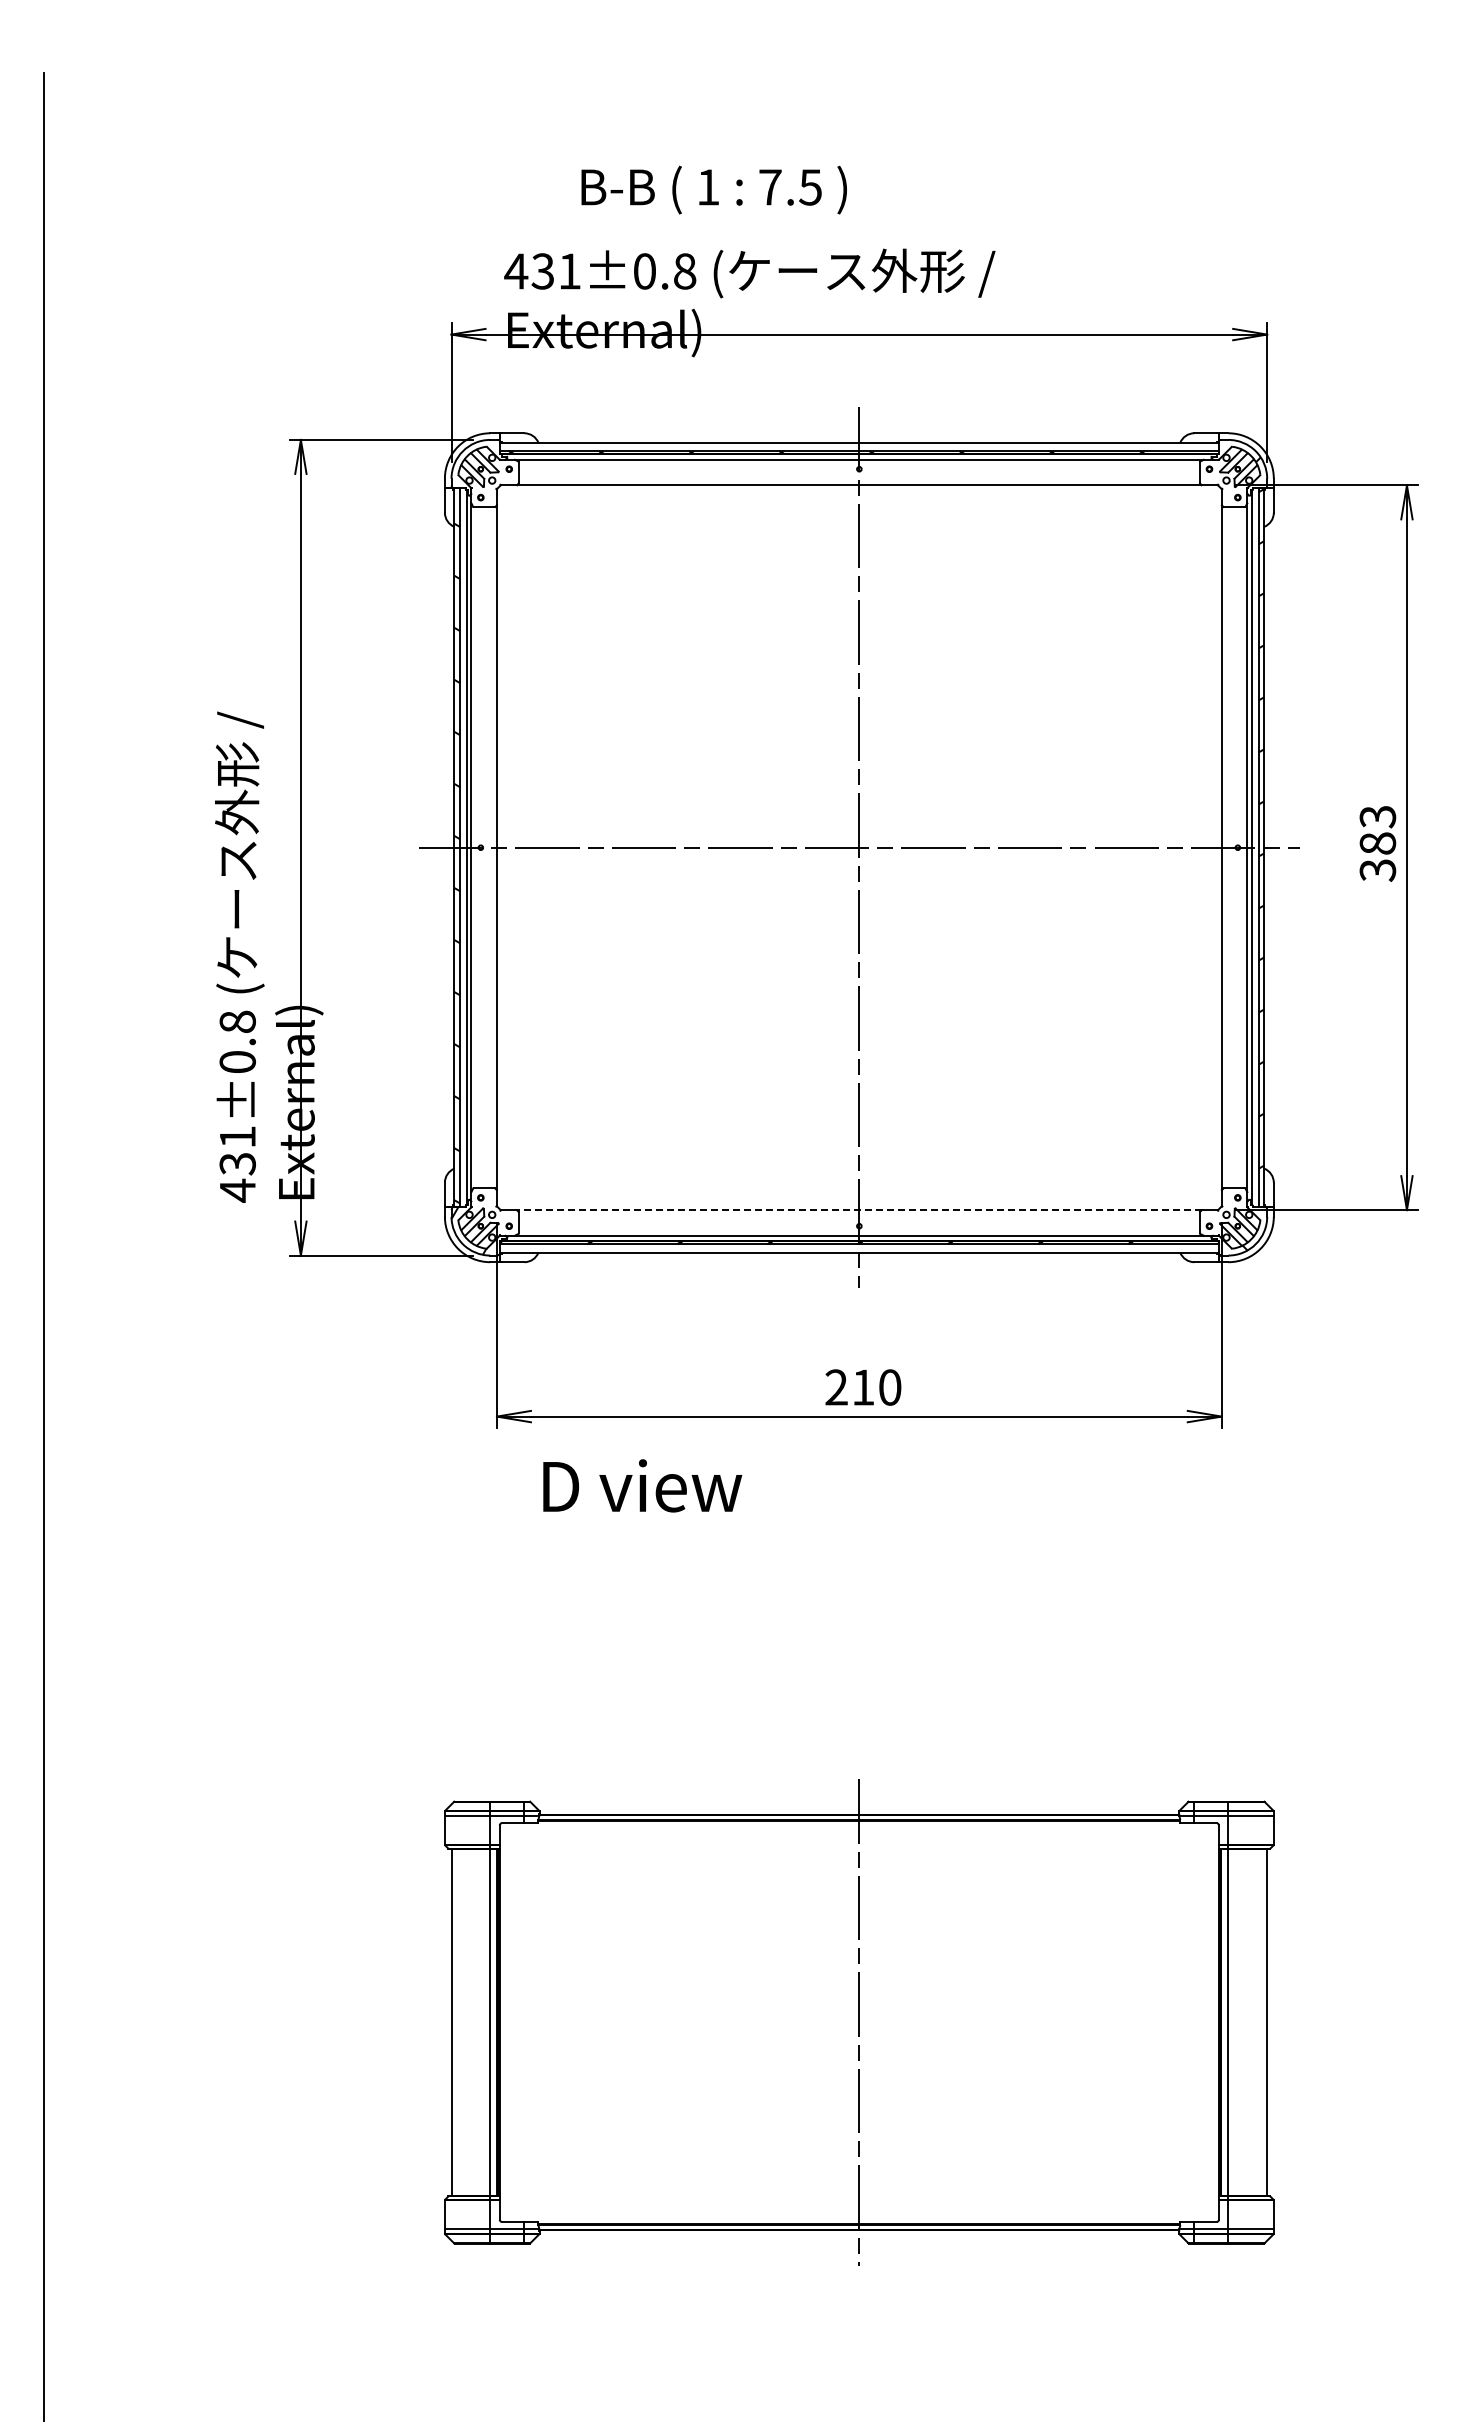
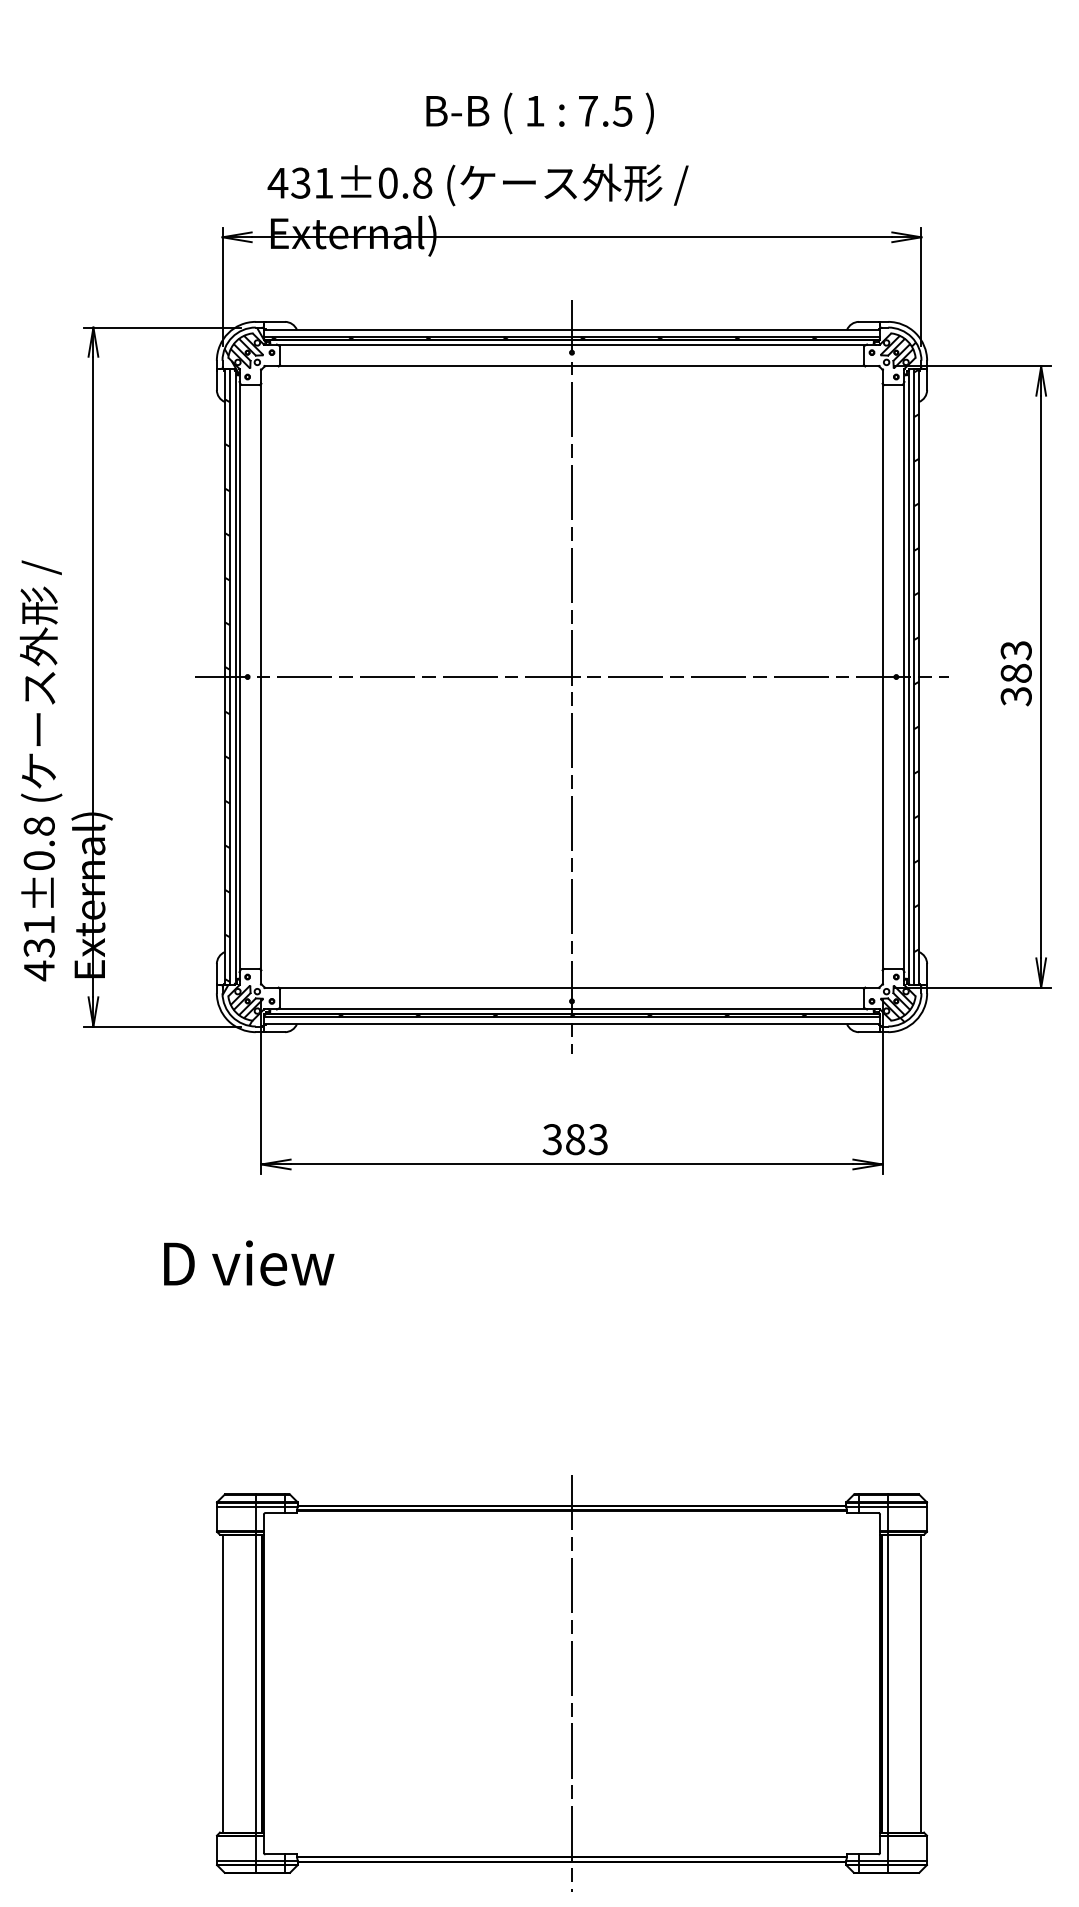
text: (713, 189) -> (539, 112), moved
hatch: (478, 466) -> (245, 350), added
line: (859, 1210) -> (572, 987), dashed -> solid
text: (863, 1387) -> (575, 1139), 210 -> 383
text: (642, 1485) -> (249, 1262), moved

